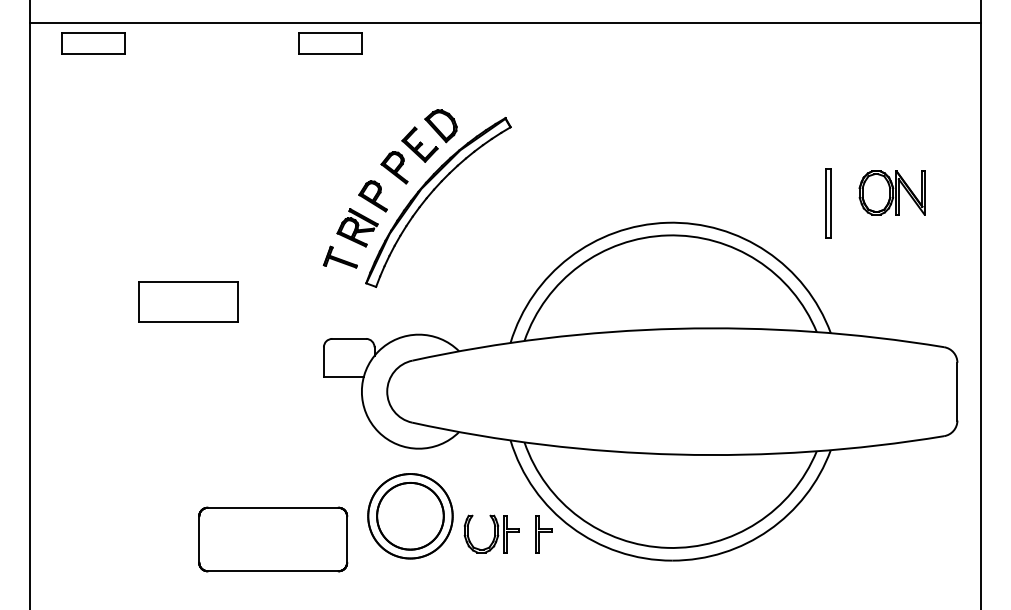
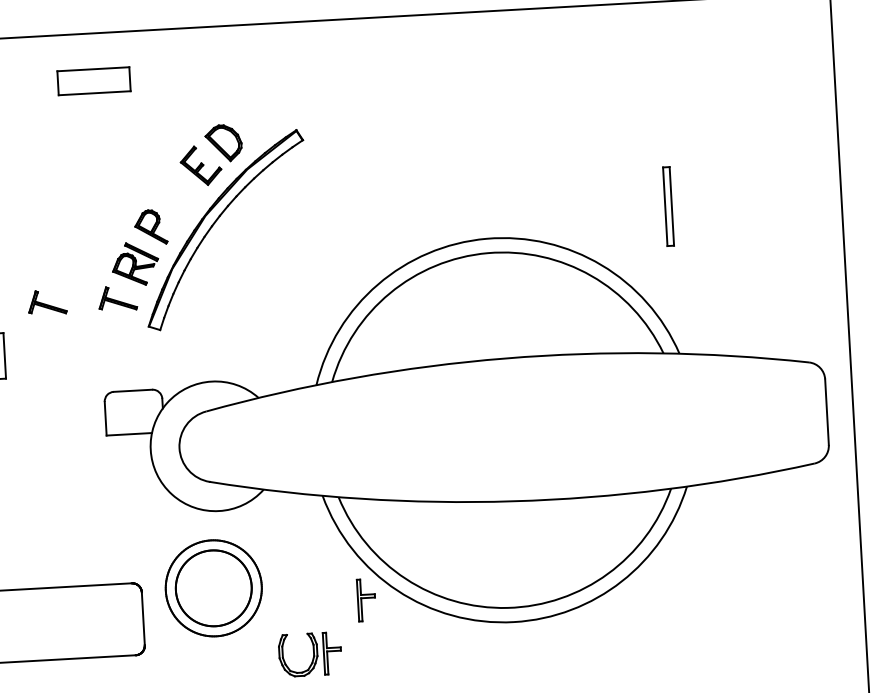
part: (330, 43) -> (94, 81), moved
part: (394, 167) -> (173, 193), removed
part: (891, 192) -> (739, 190), removed
part: (277, 256) -> (46, 301), added
part: (491, 533) -> (309, 653), moved

